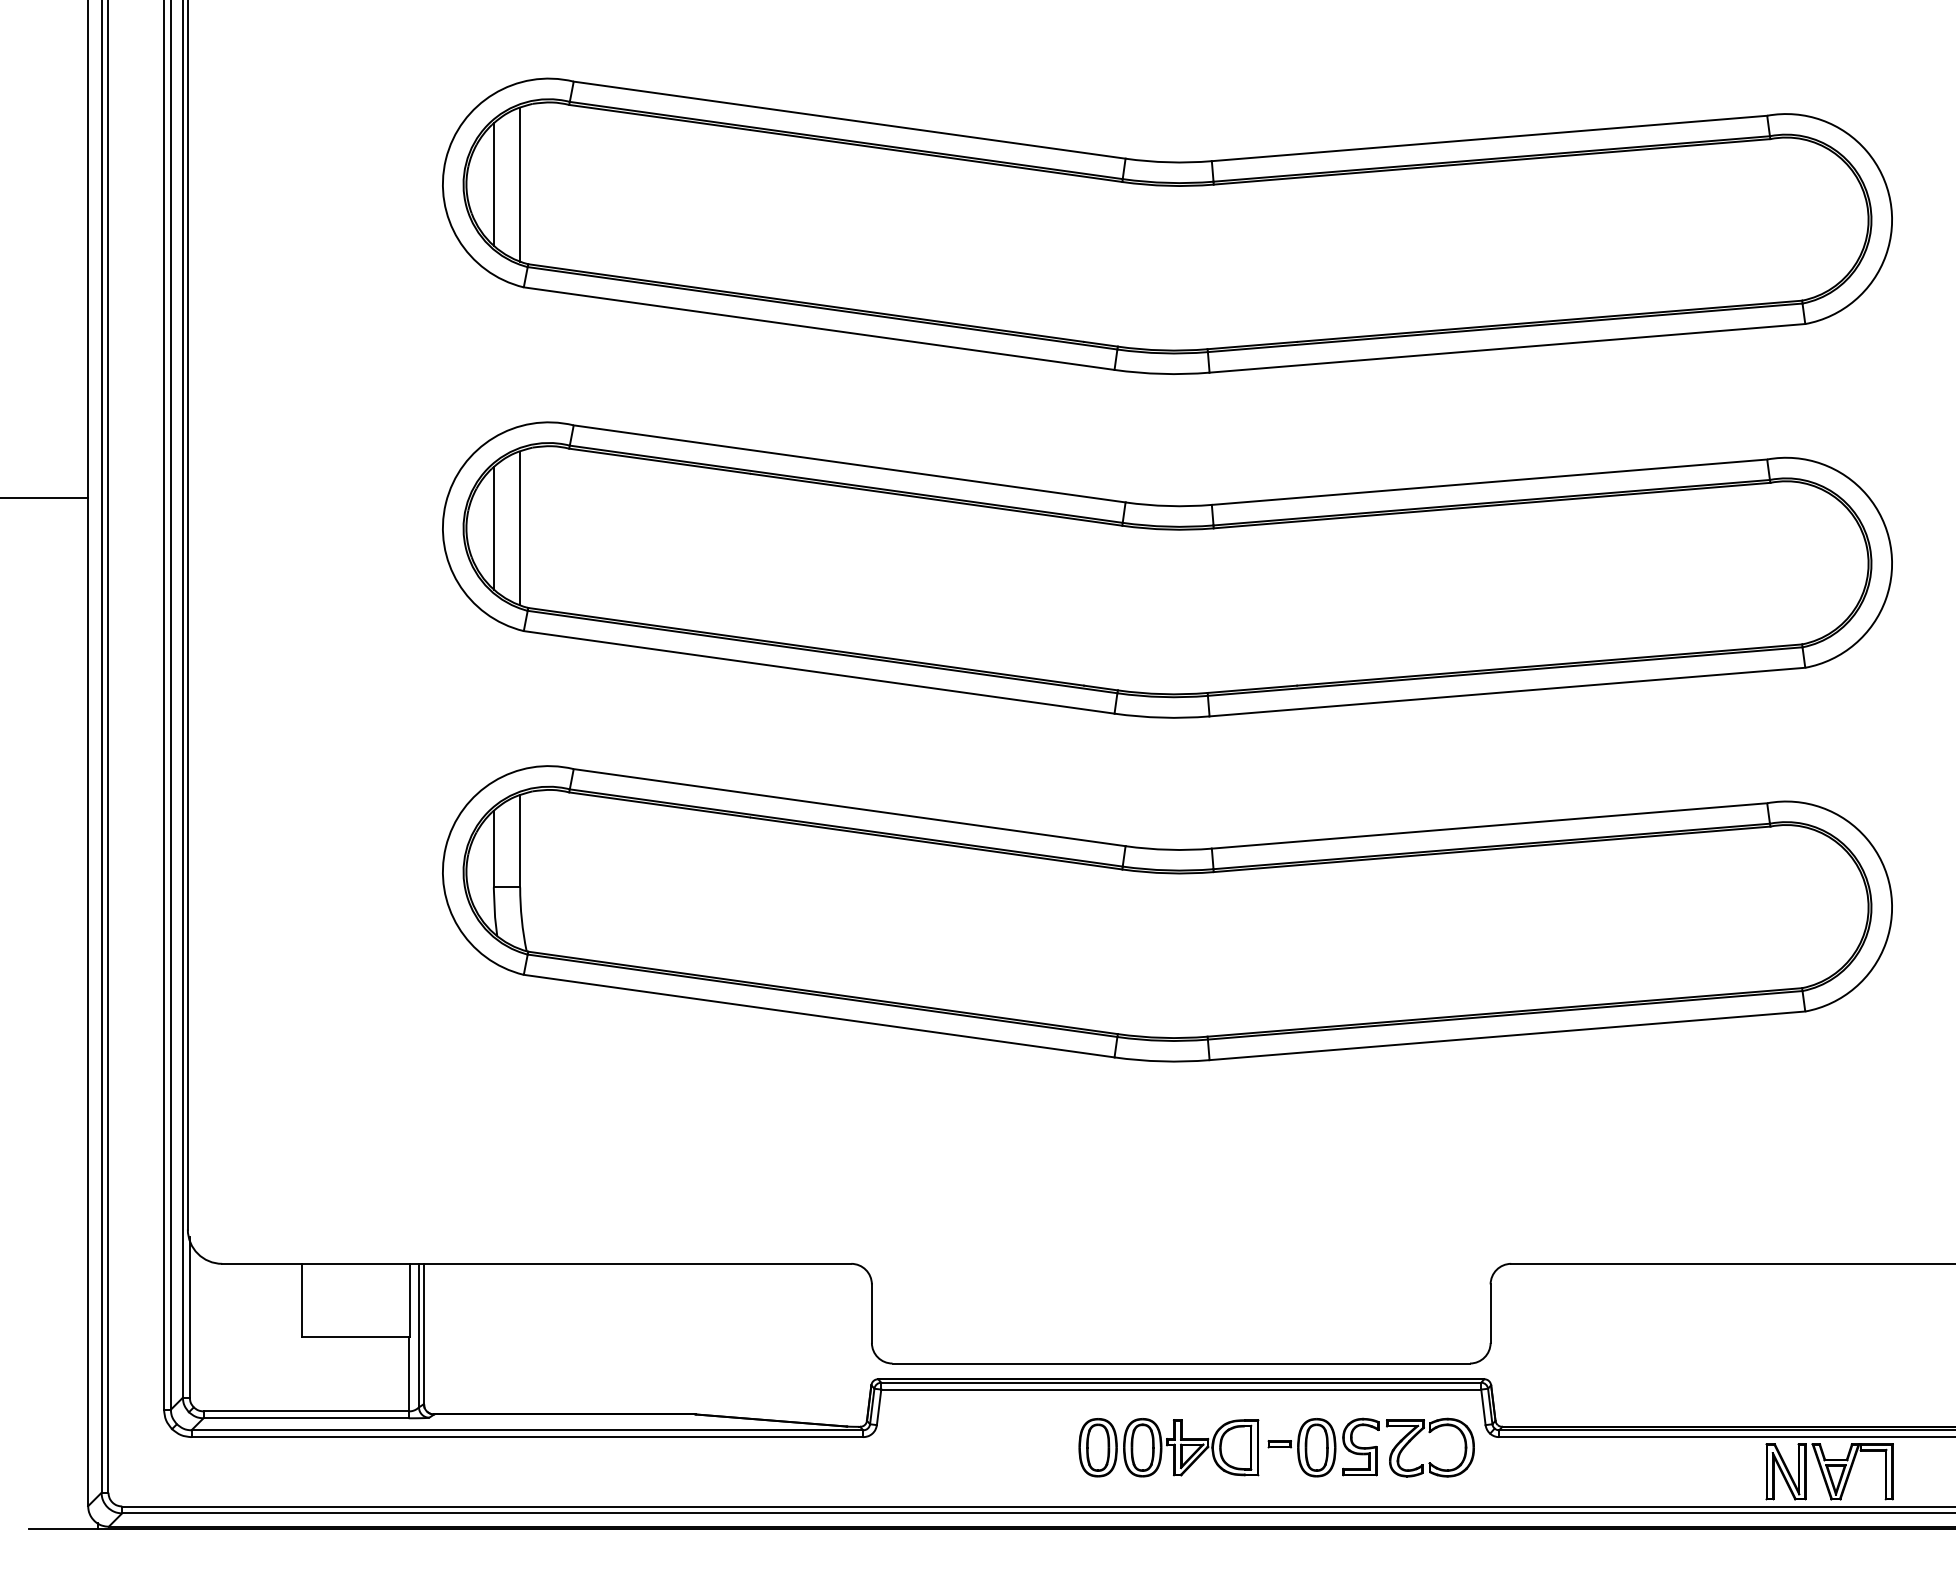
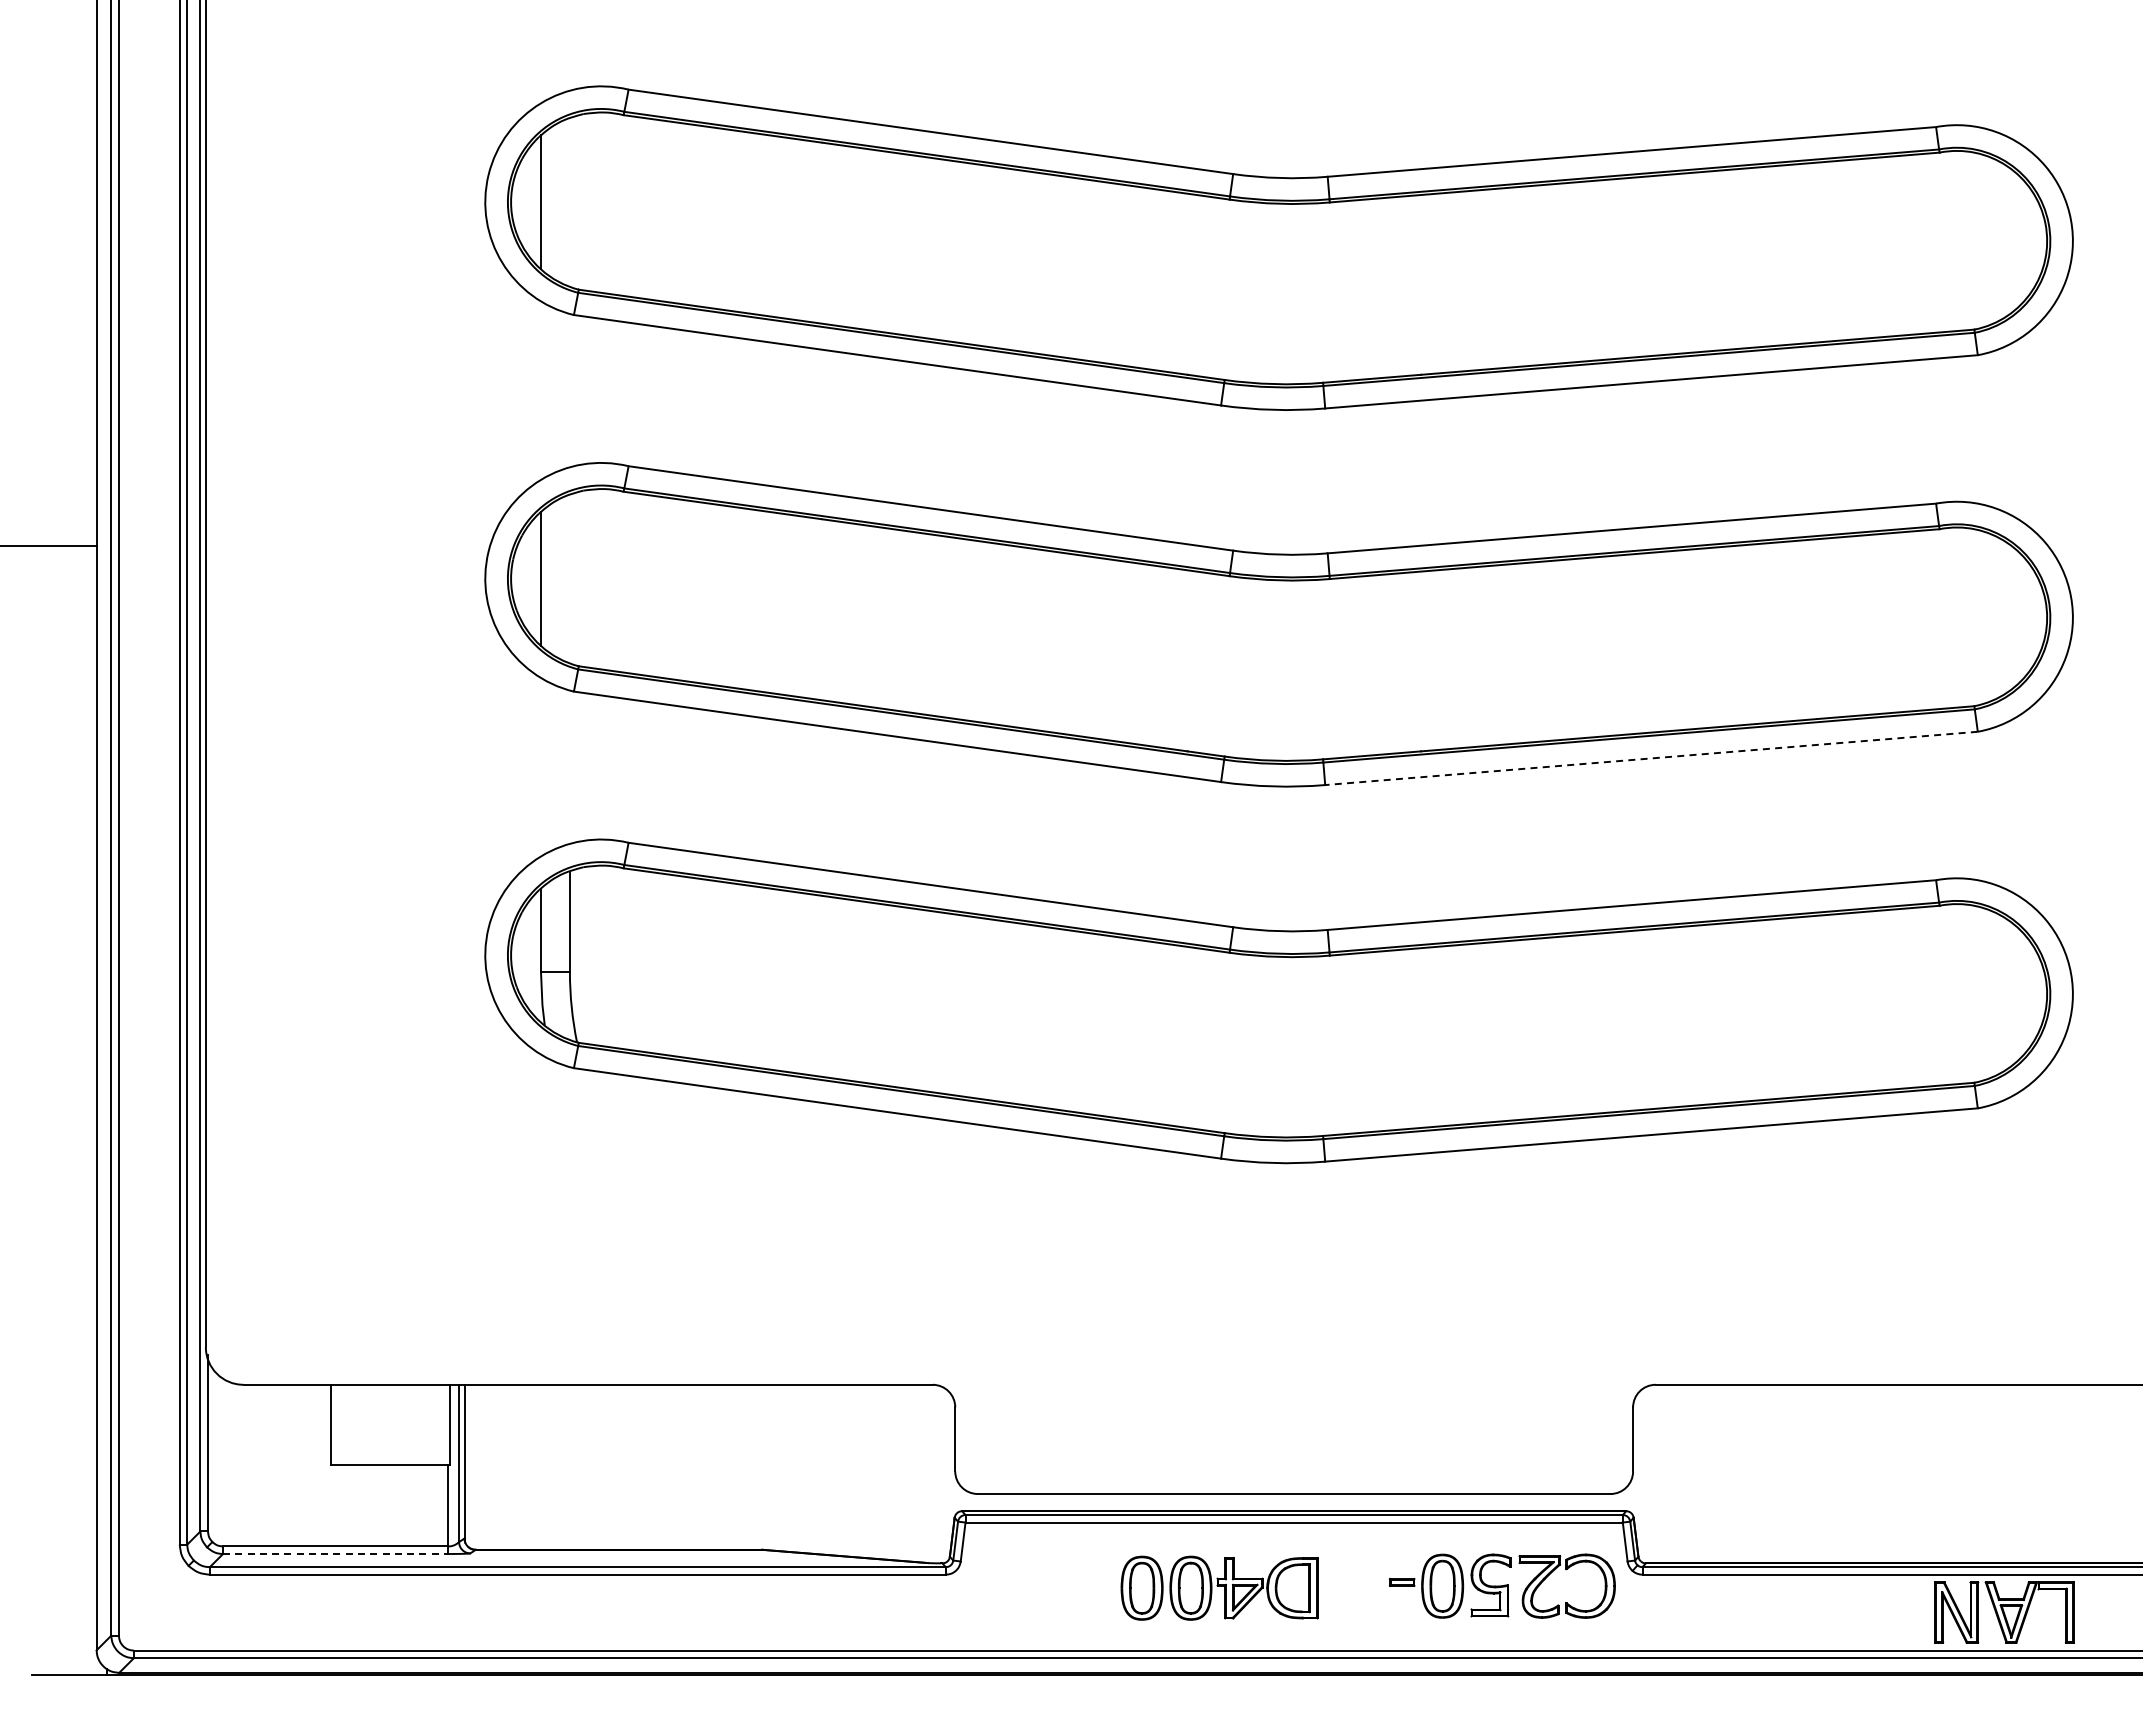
line: (519, 184) -> (569, 202), removed
line: (519, 527) -> (569, 578), removed
line: (1507, 692) -> (1651, 758), solid -> dashed
line: (306, 1418) -> (335, 1554), solid -> dashed
part: (1168, 1447) -> (1219, 1587), moved

